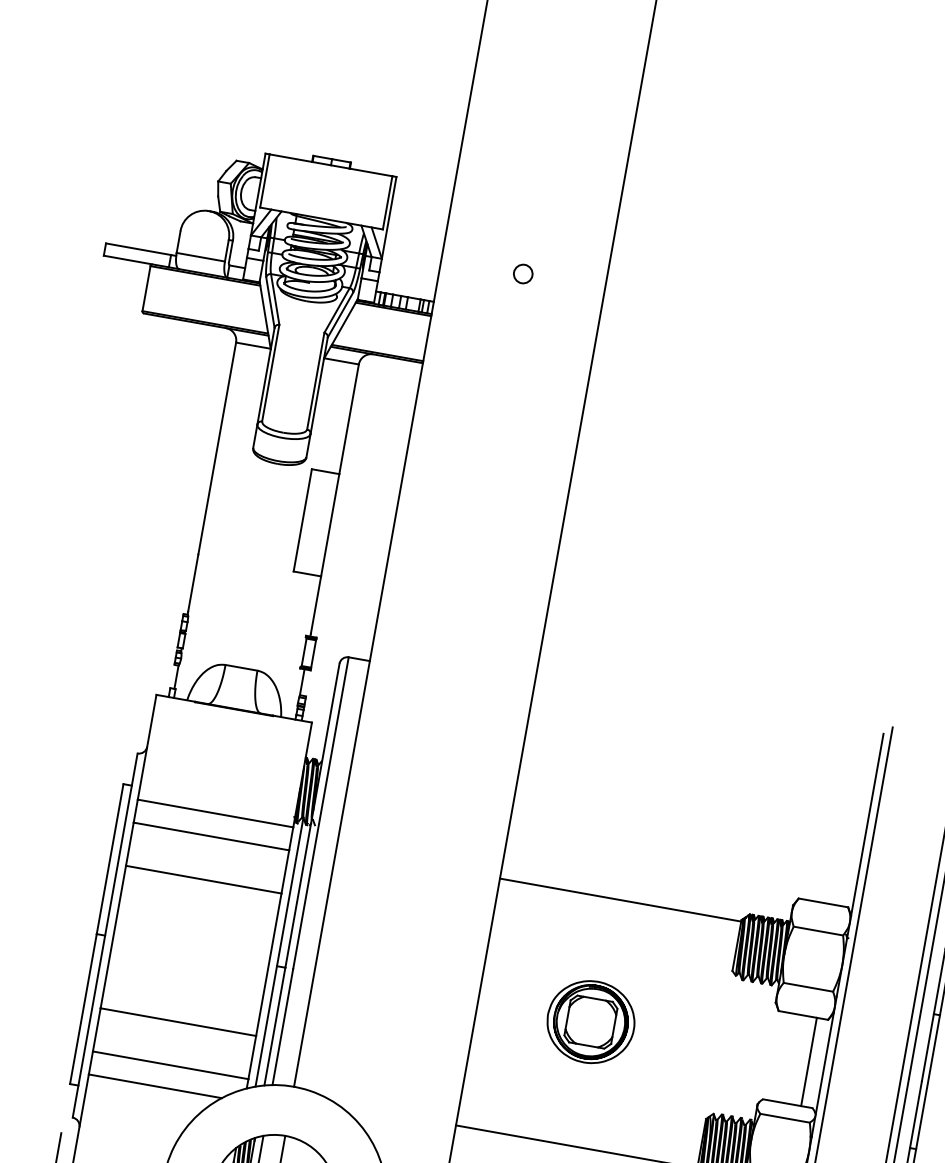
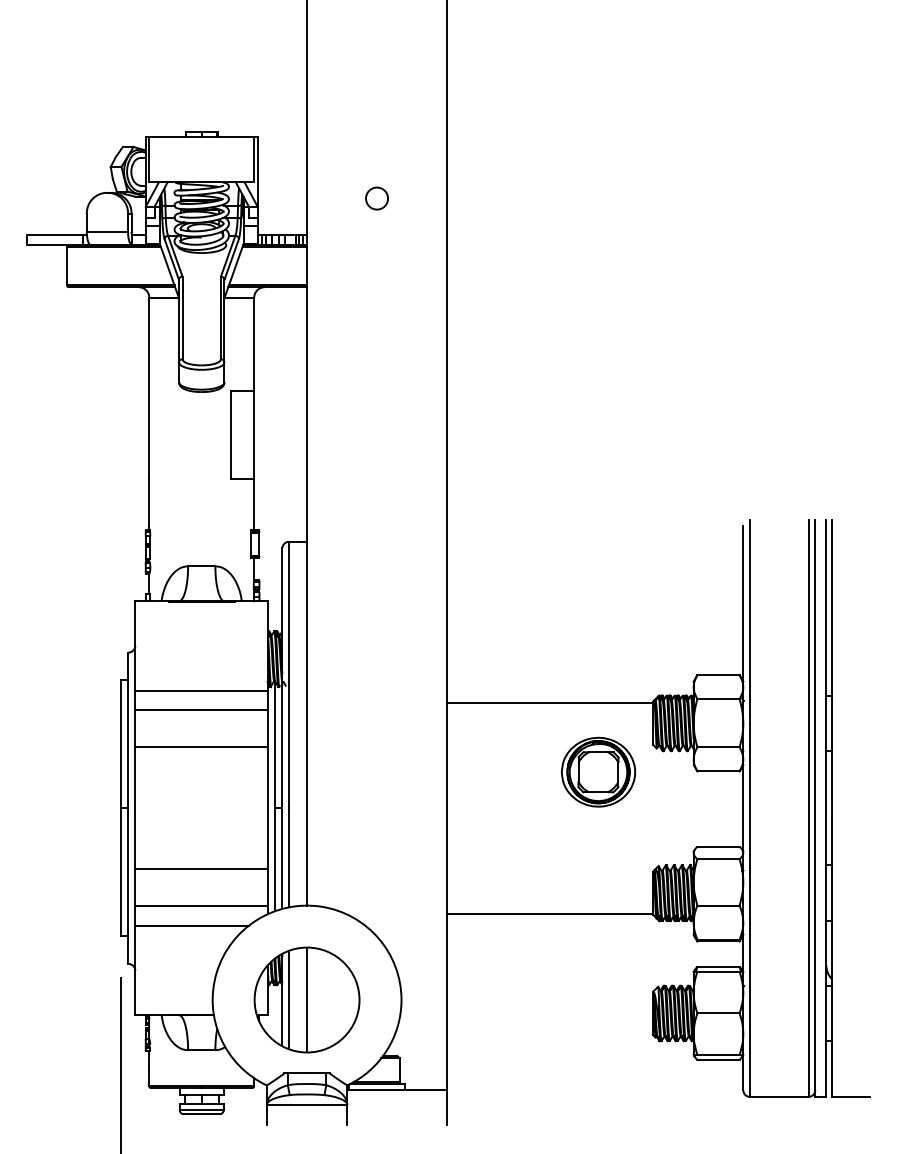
circle: (522, 273) -> (376, 198), size x1.4
part: (589, 1021) -> (597, 771), moved
line: (809, 1061) -> (730, 808), removed

